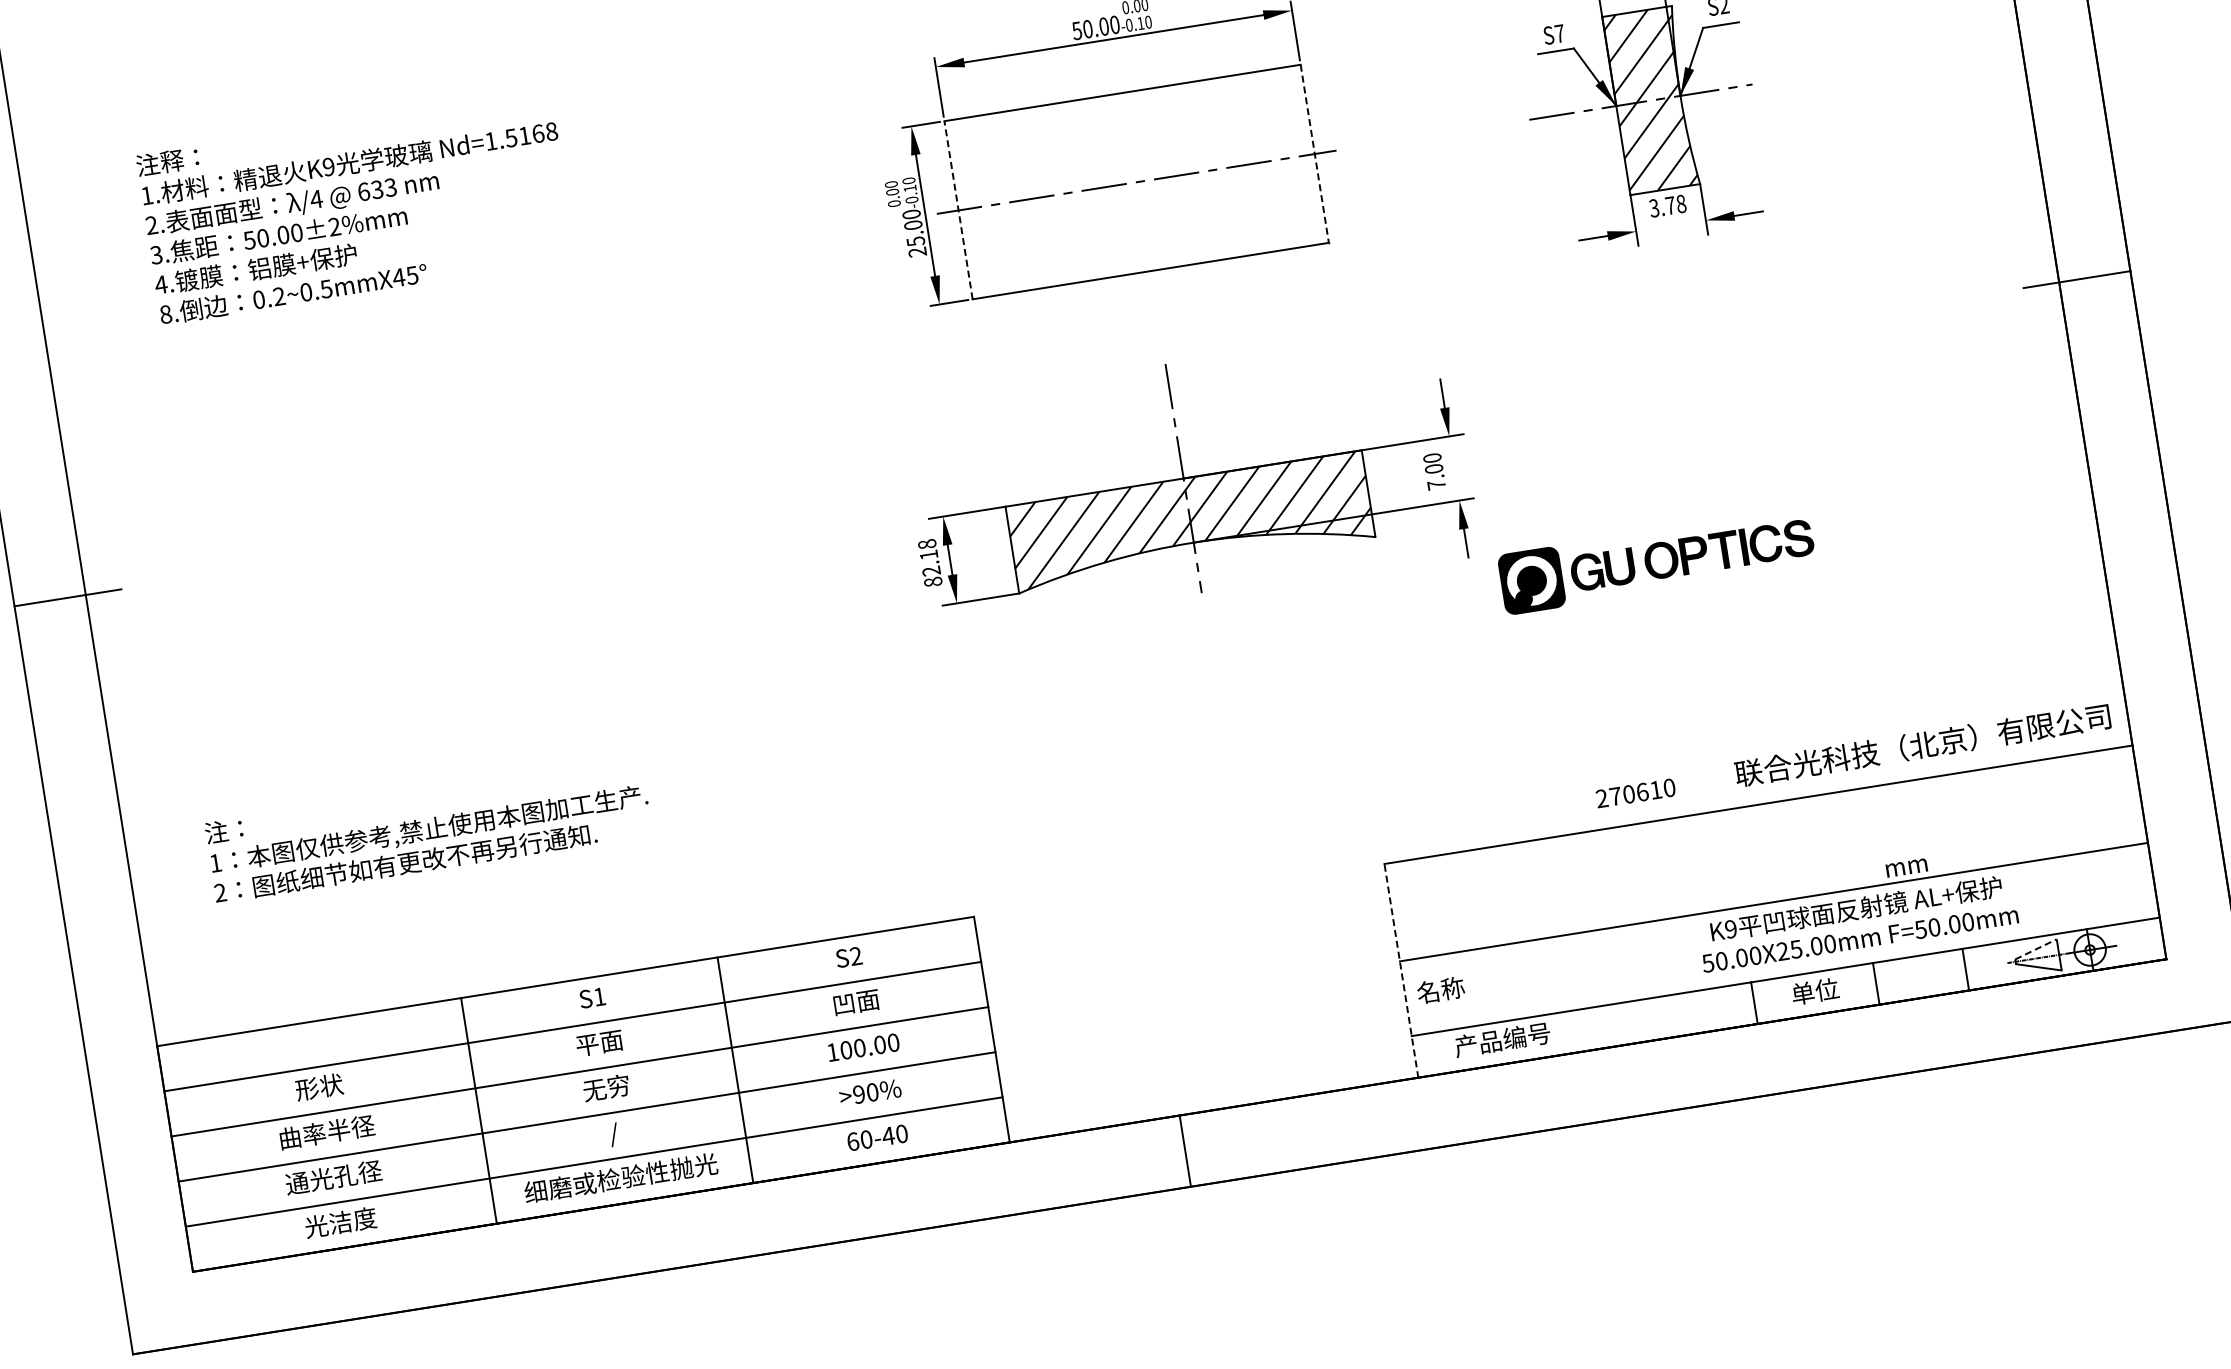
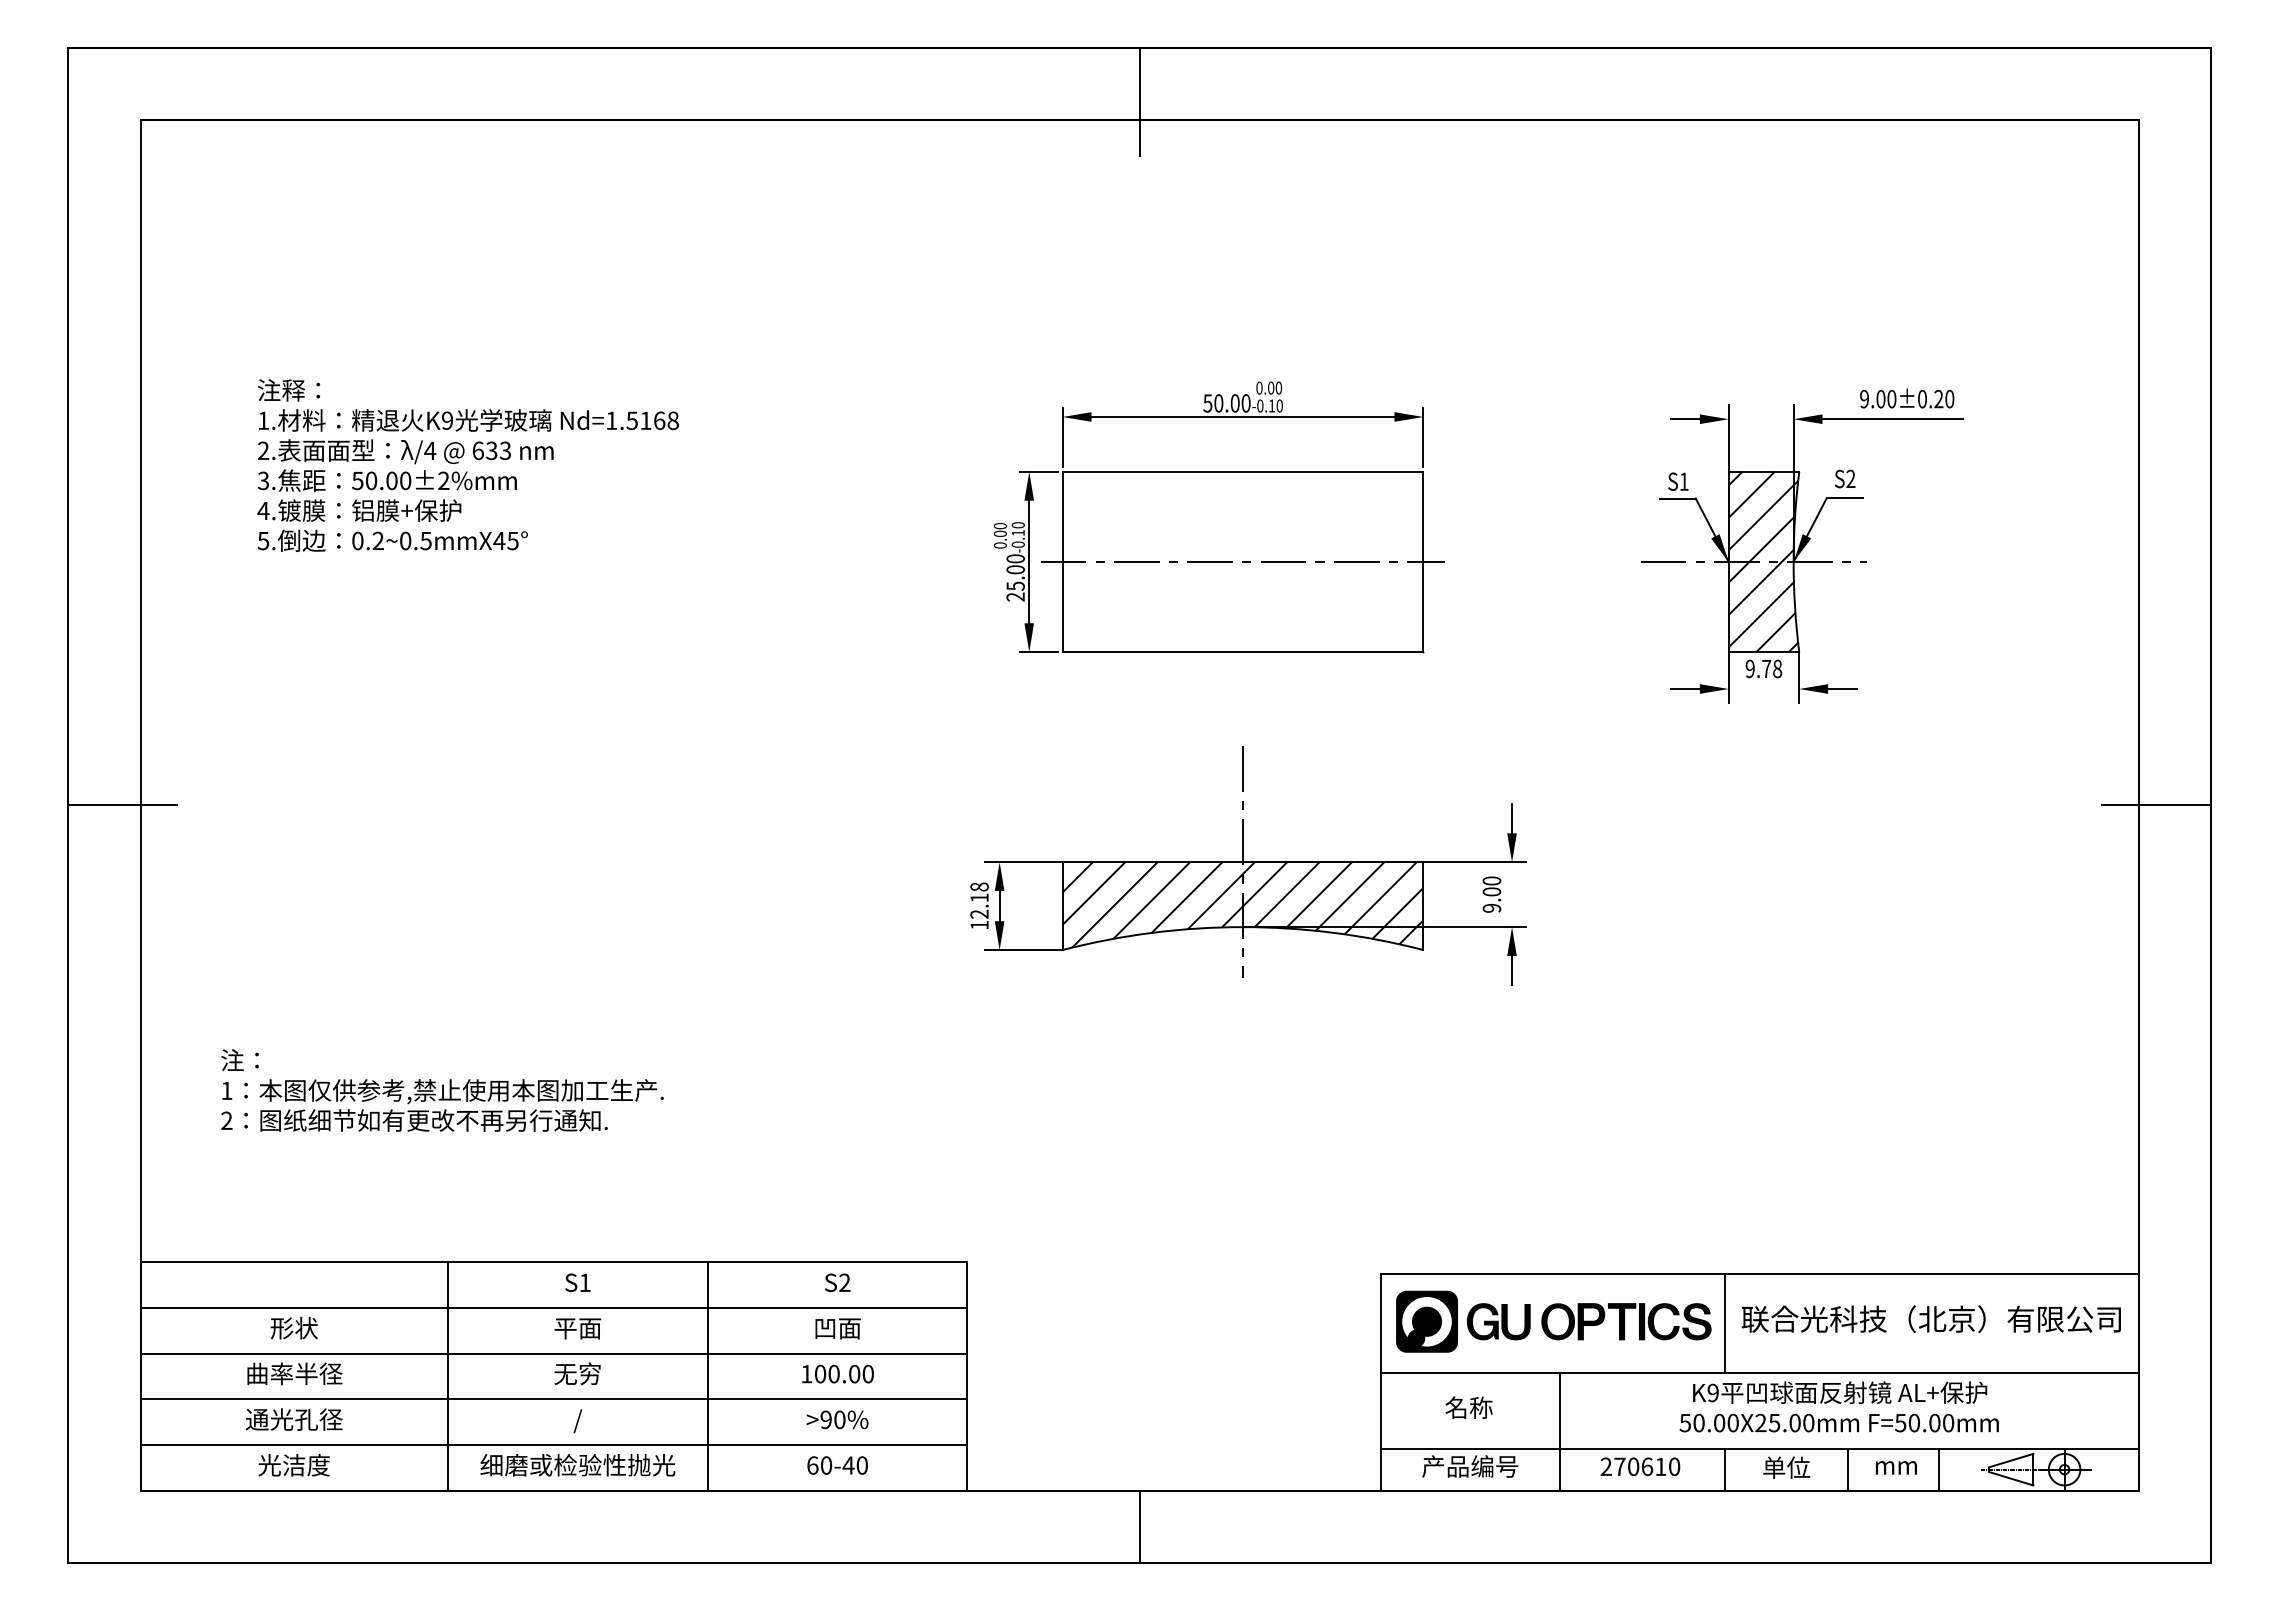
text: (1559, 33) -> (1683, 481), S7 -> S1
line: (1314, 154) -> (1423, 562), dashed -> solid
text: (1653, 208) -> (1749, 669), 3.78 -> 9.78
line: (958, 209) -> (1062, 561), dashed -> solid
text: (165, 314) -> (263, 540), 8. -> 5.
text: (1436, 484) -> (1491, 907), 7.00 -> 9.00
part: (1656, 560) -> (1553, 1321), moved
text: (933, 581) -> (979, 924), 82.18 -> 12.18
text: (1921, 744) -> (1930, 1318), moved
text: (1635, 792) -> (1640, 1466), moved
line: (1731, 858) -> (1724, 1323), added
text: (1905, 867) -> (1895, 1467), moved
line: (2036, 949) -> (2011, 1460), dashed -> solid
line: (1401, 970) -> (1381, 1382), dashed -> solid
text: (1440, 989) -> (1468, 1407), moved
line: (1585, 991) -> (1559, 1431), added

